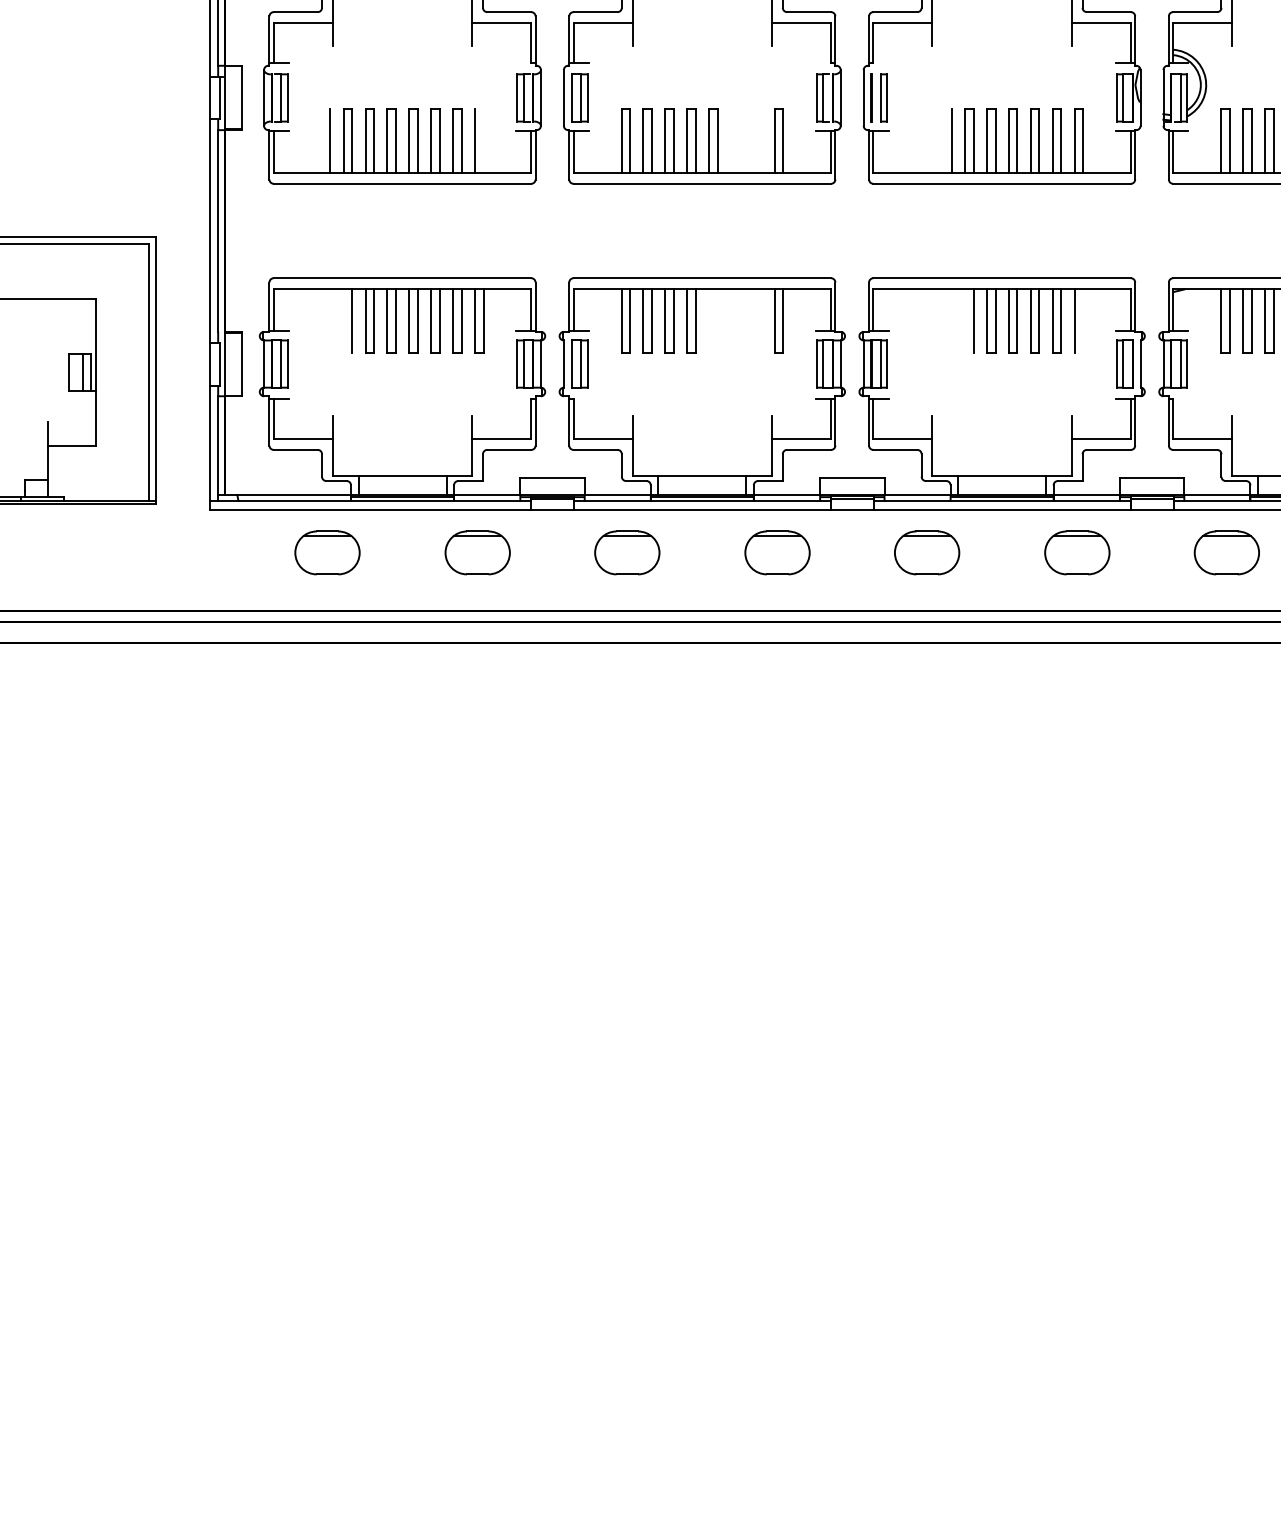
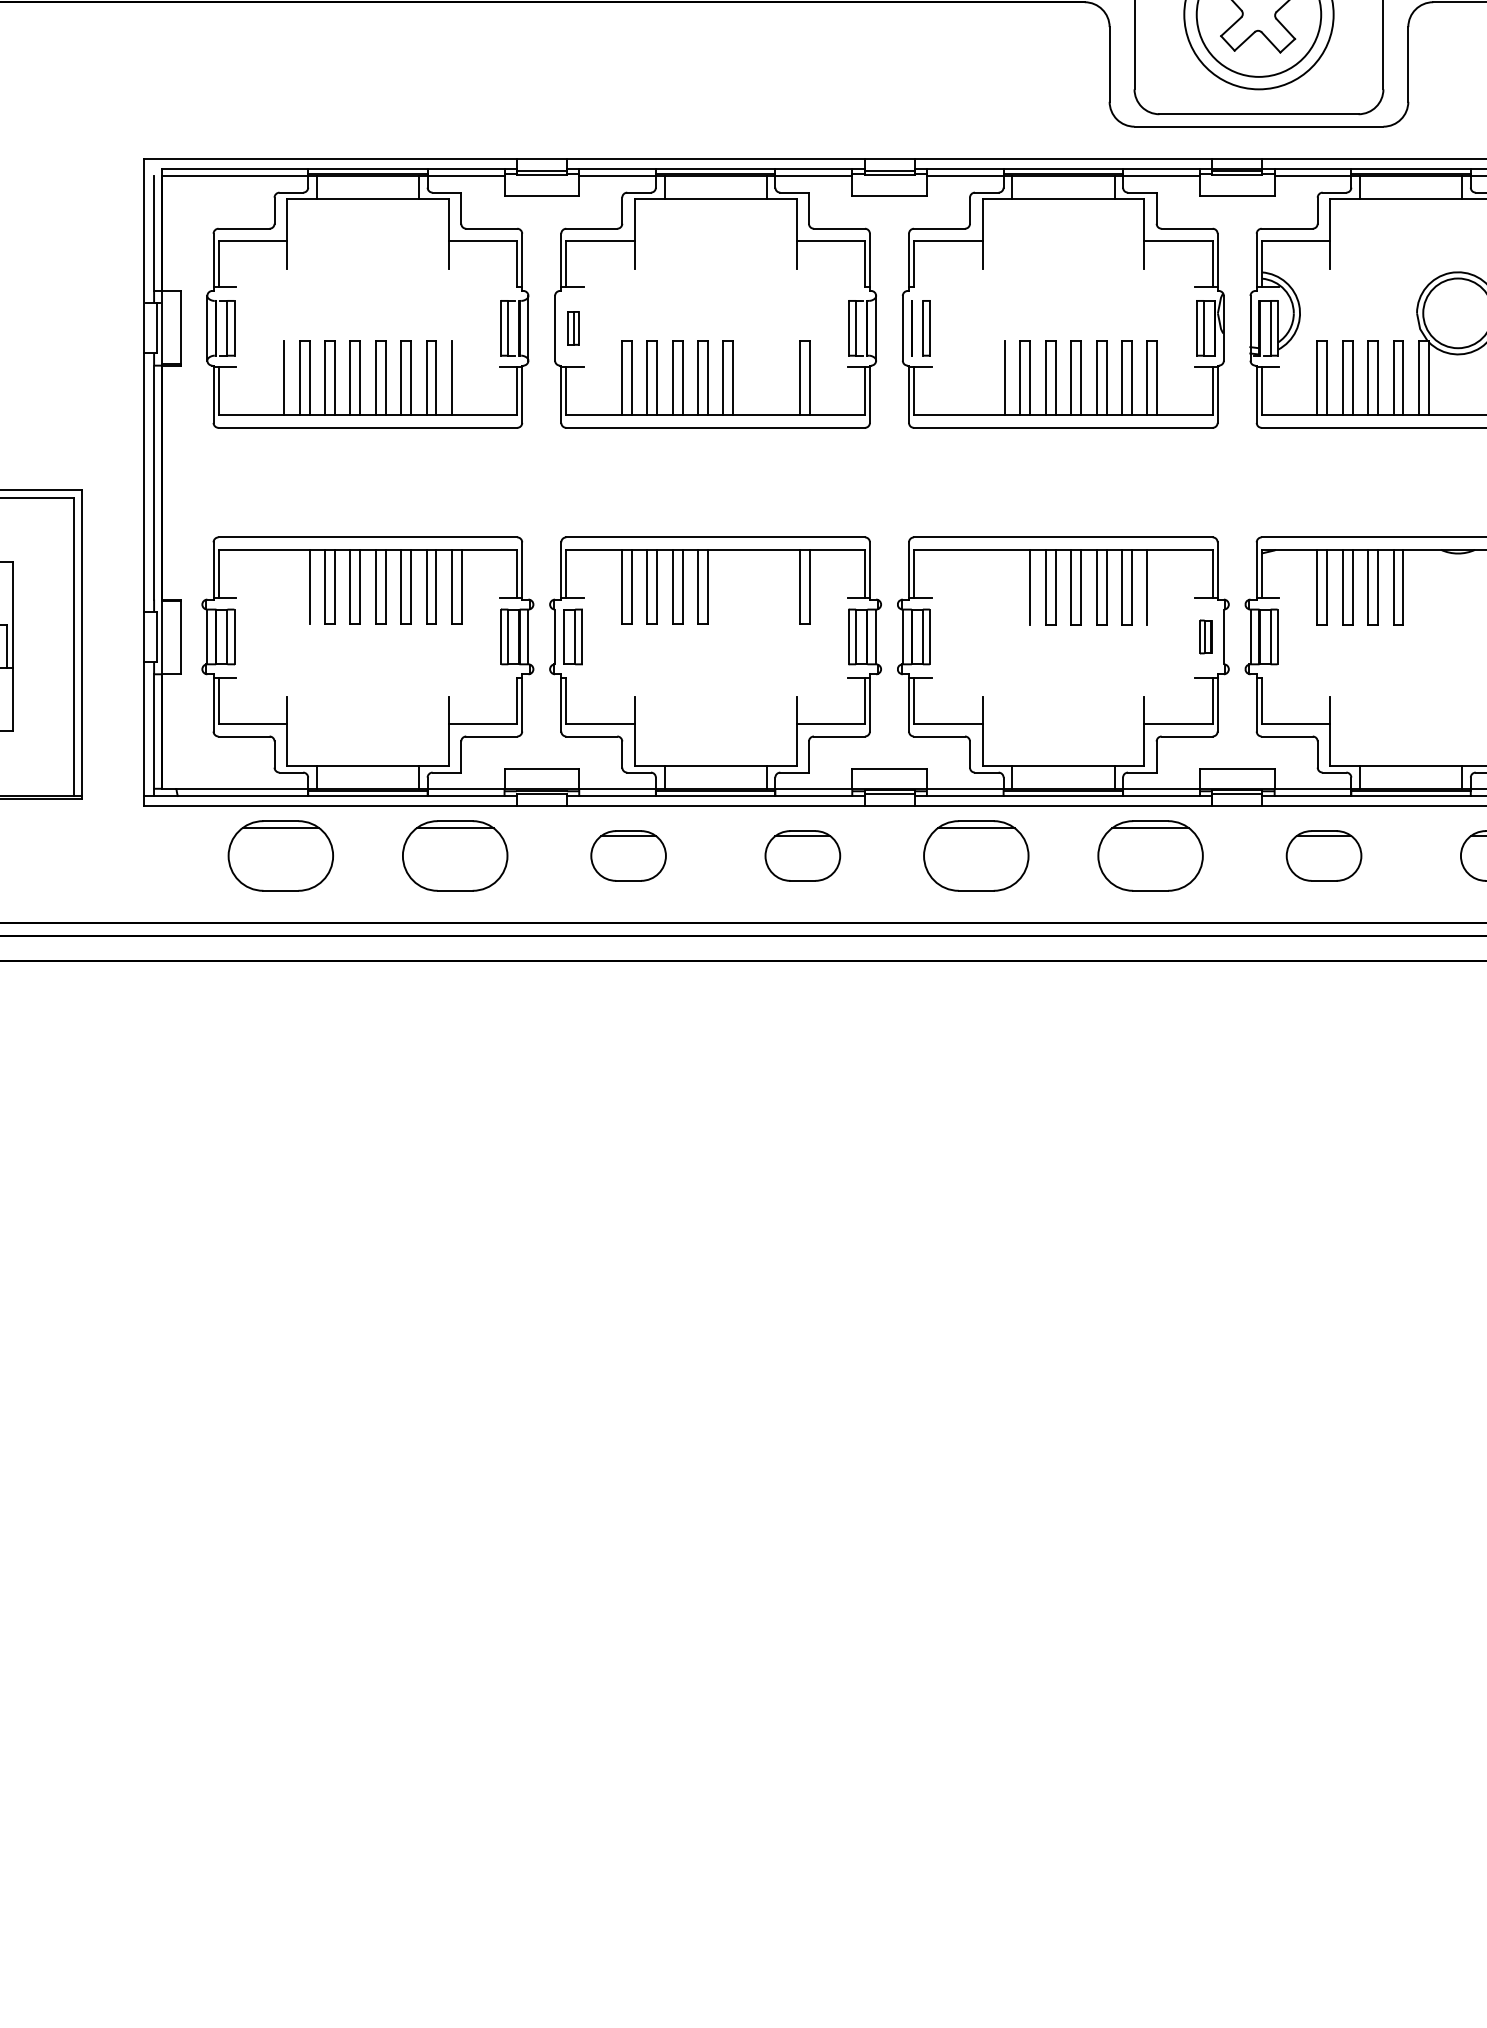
part: (578, 98) -> (572, 328), size x0.6
part: (1124, 363) -> (1205, 636), size x0.6
part: (327, 552) -> (280, 855), size x1.4
part: (477, 552) -> (454, 855), size x1.4
part: (927, 552) -> (976, 855), size x1.4
part: (1077, 552) -> (1150, 855), size x1.4

